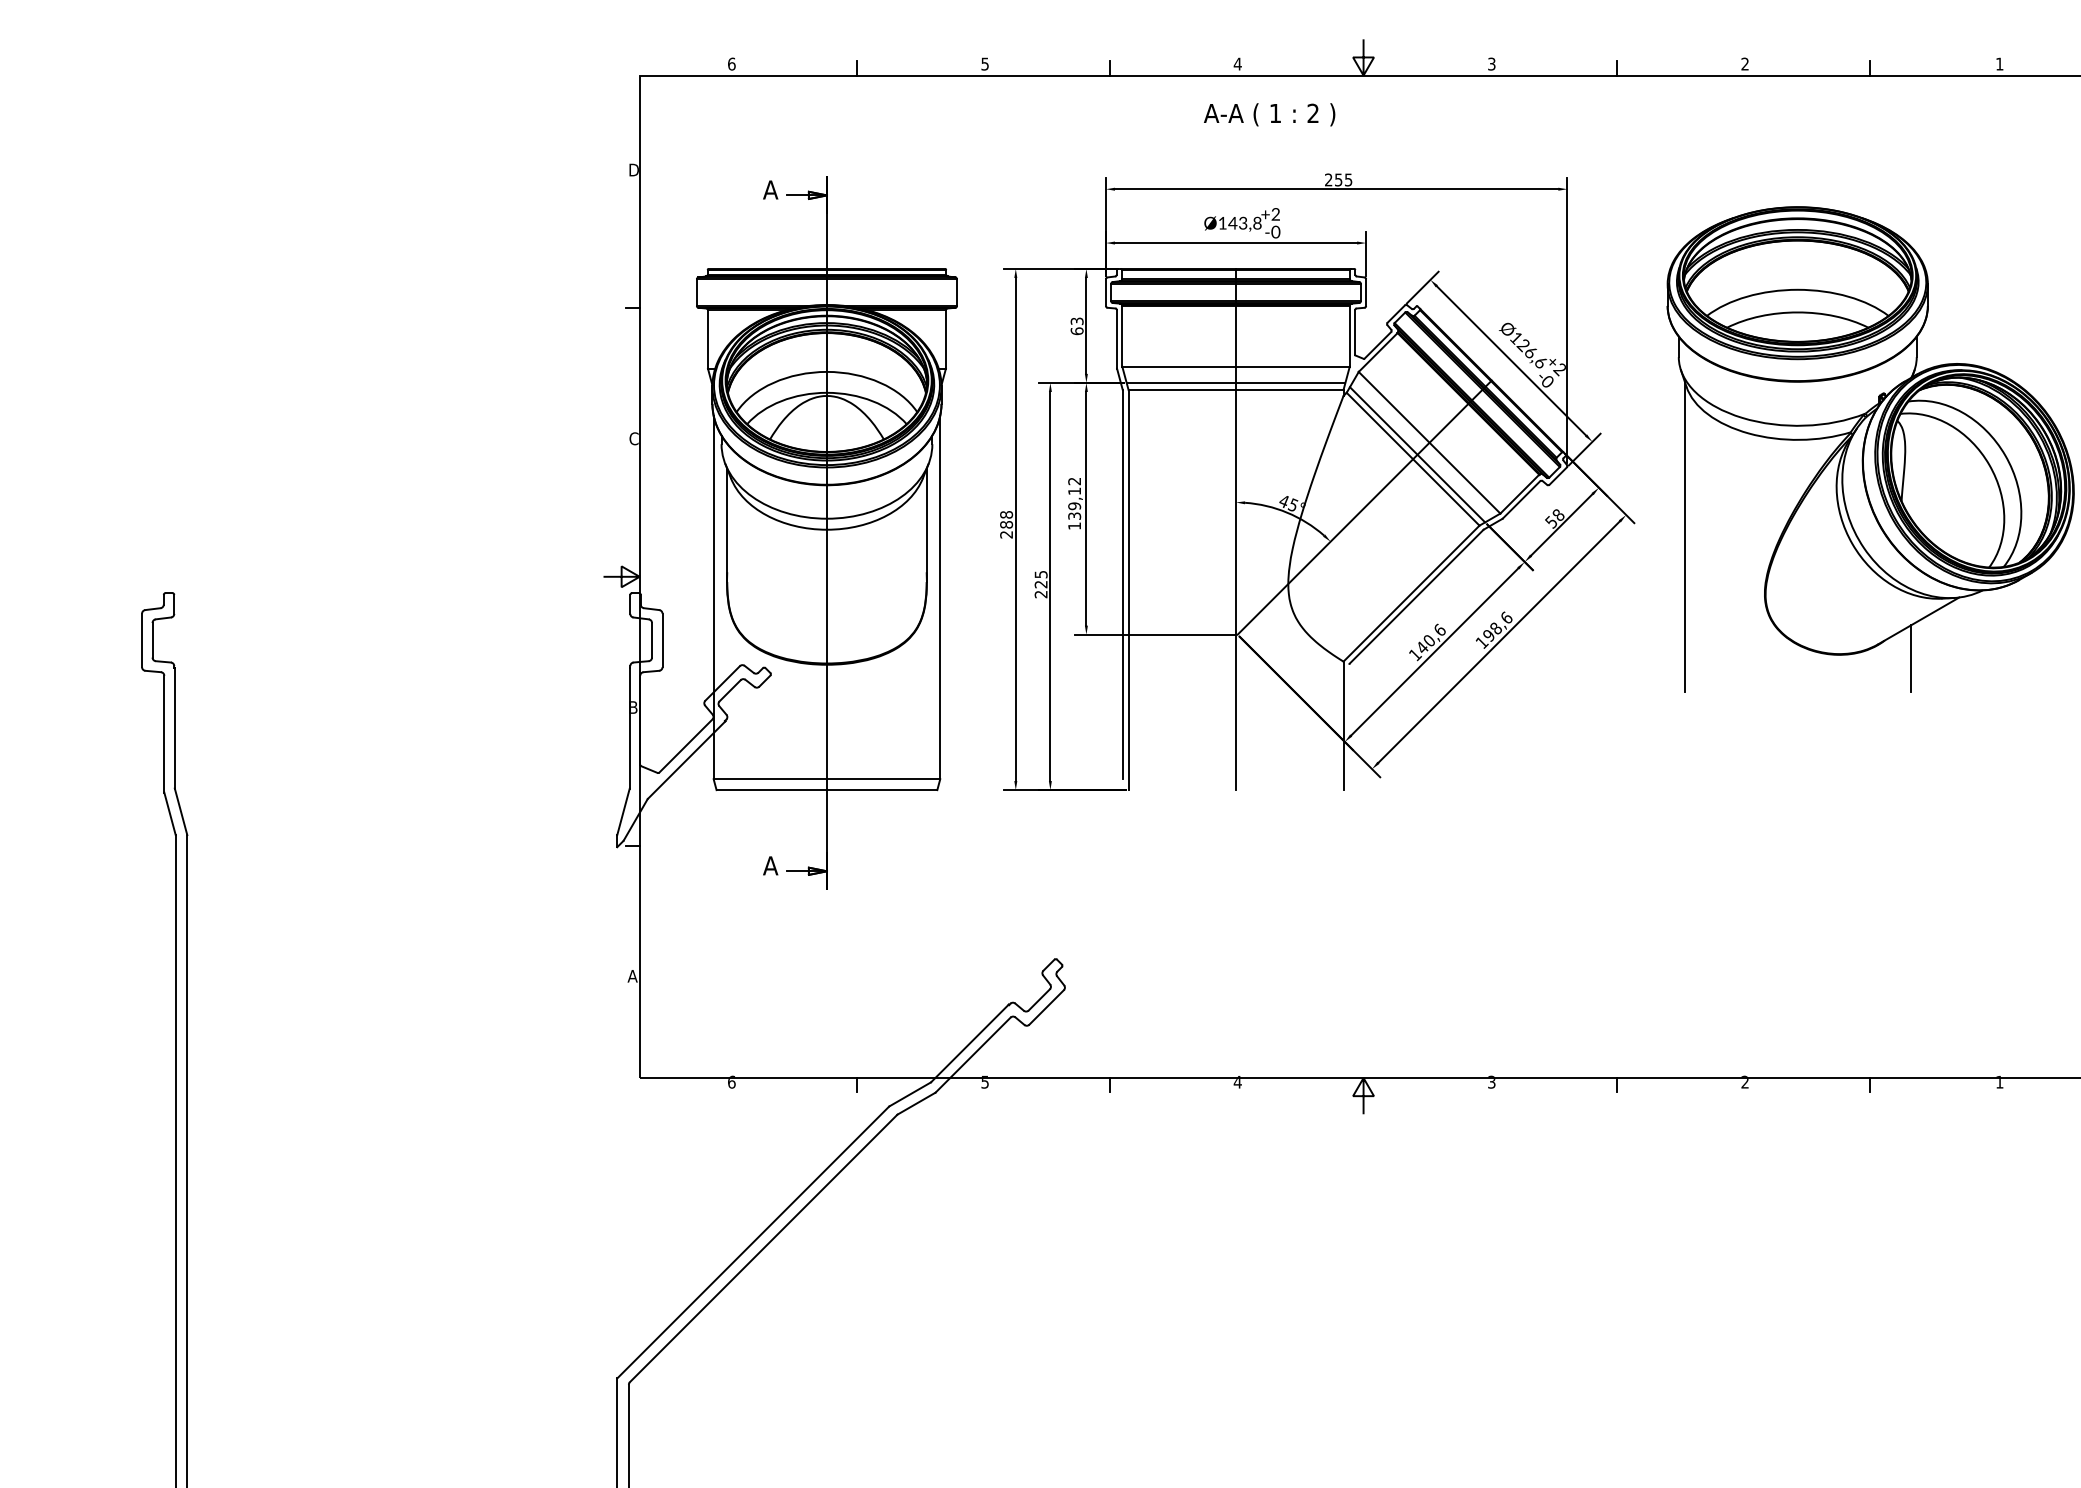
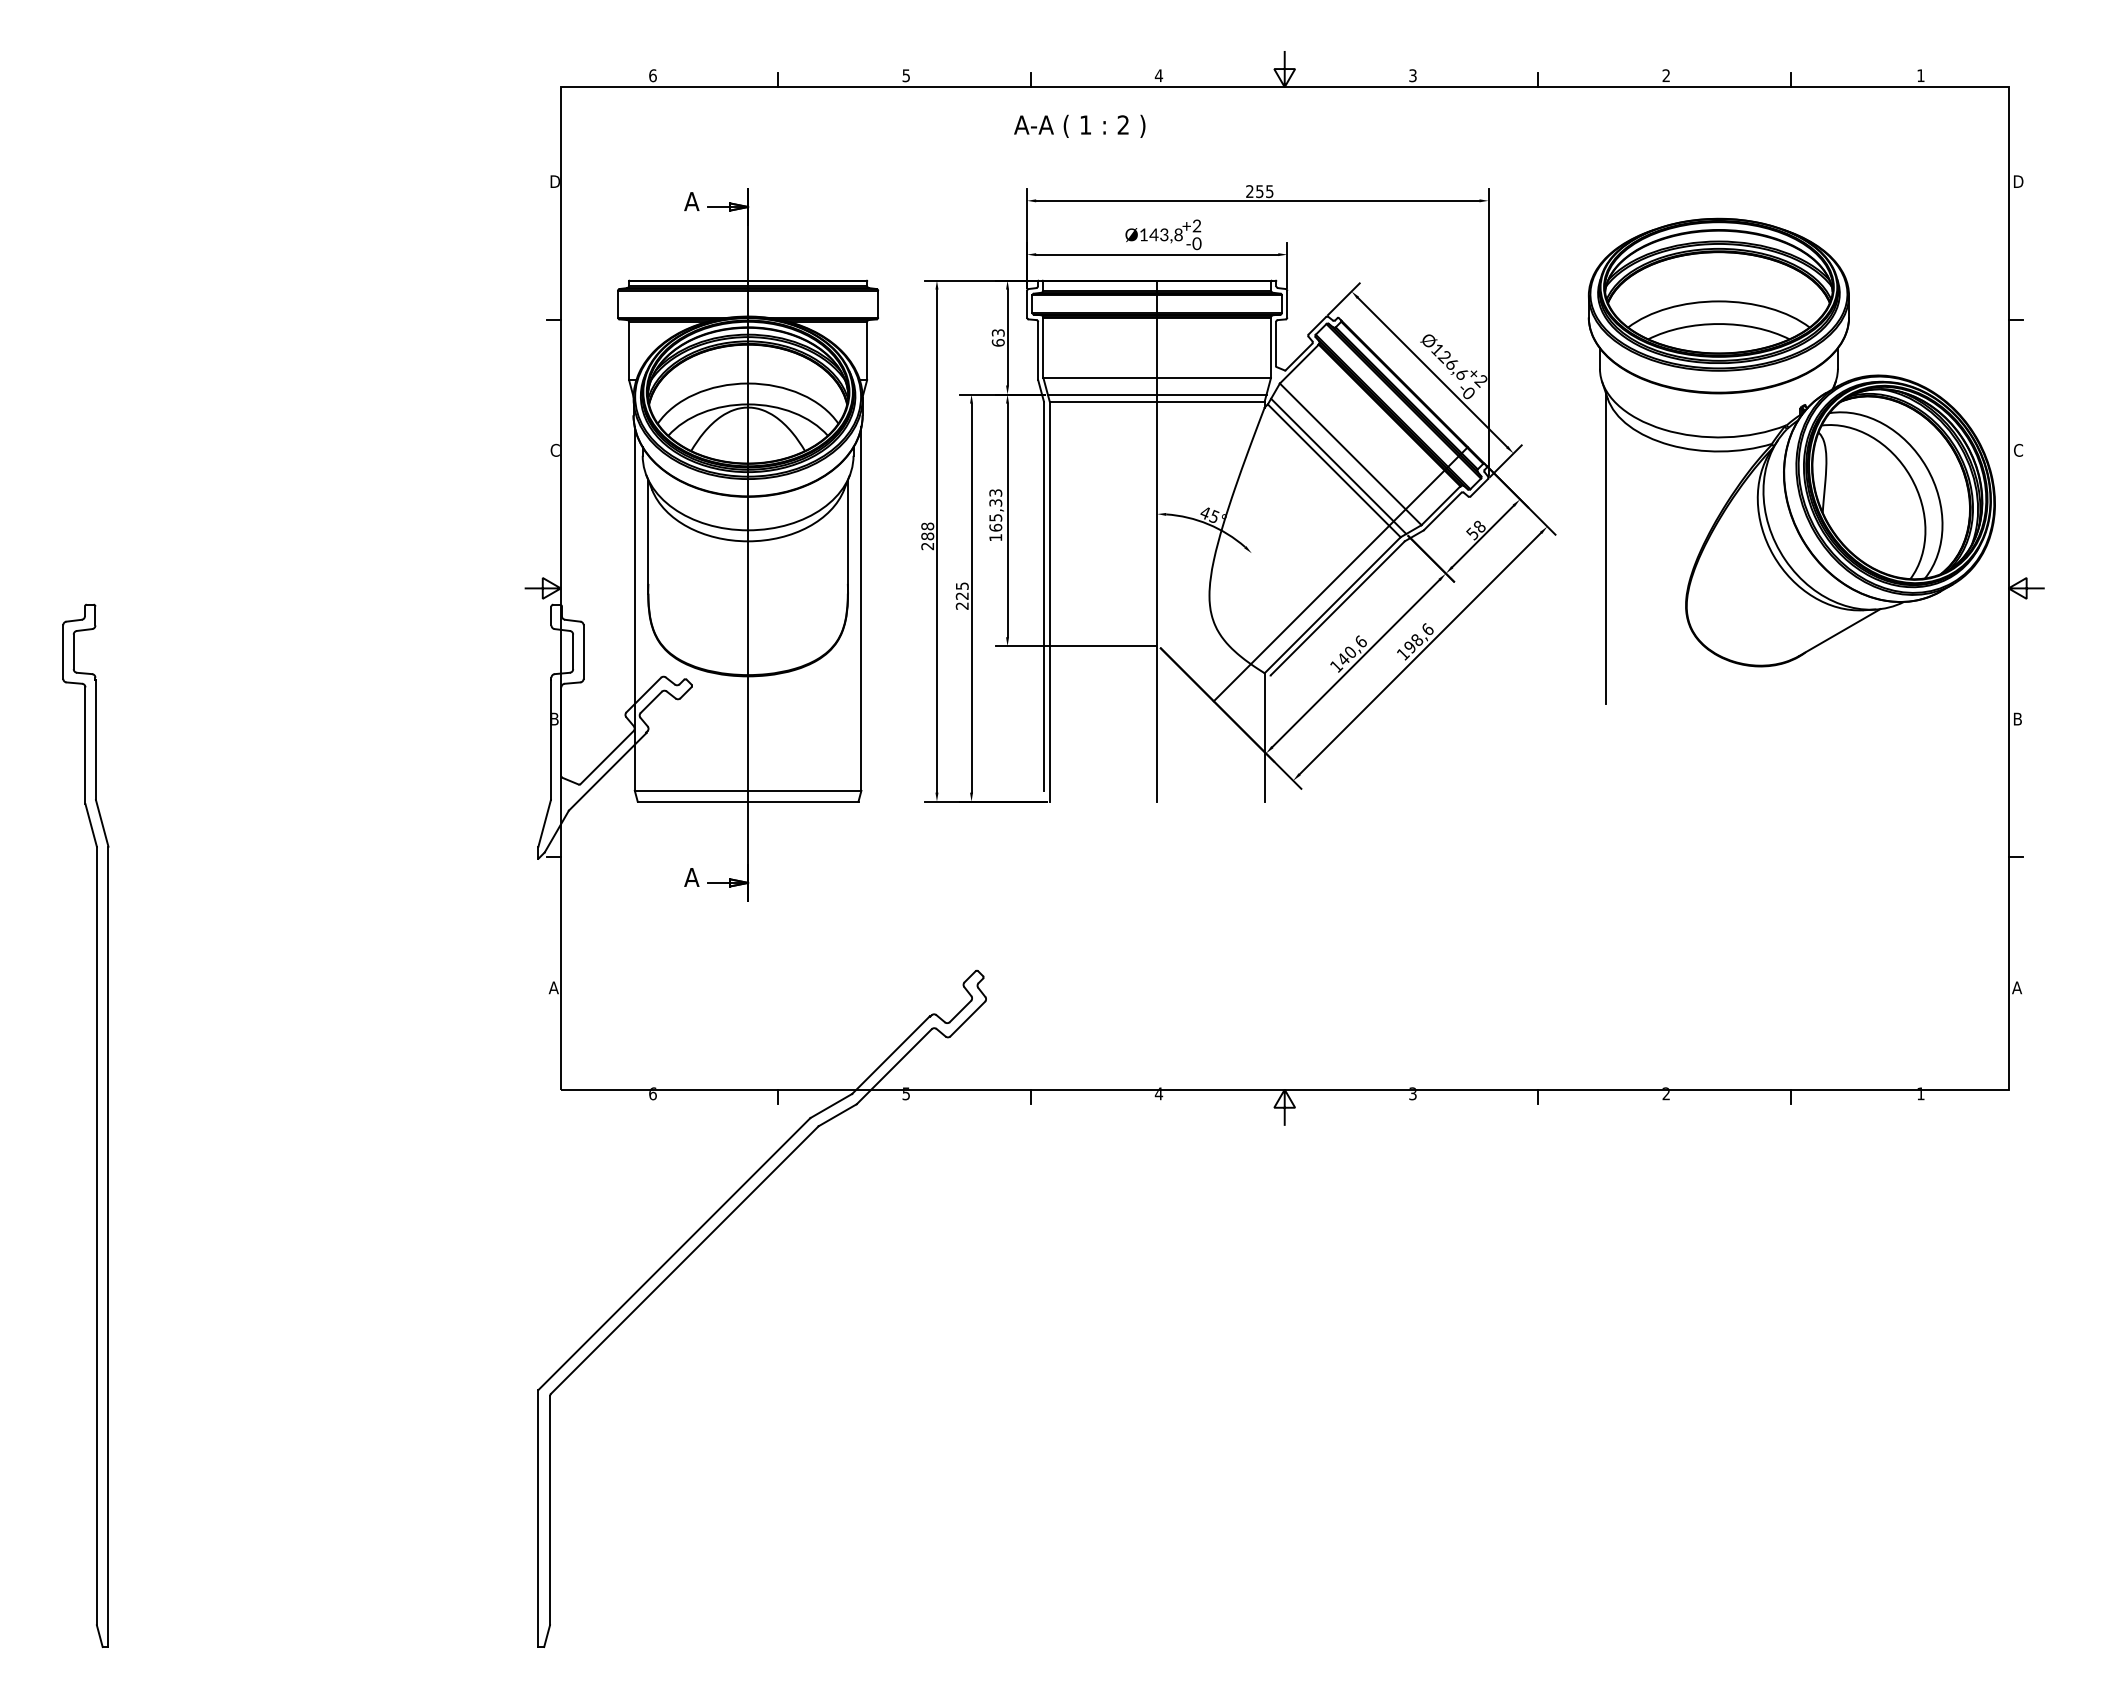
text: (1269, 113) -> (1079, 125), moved
text: (1074, 498) -> (995, 510), 139,12 -> 165,33
line: (1364, 507) -> (1340, 574), moved
line: (1911, 657) -> (1832, 669), removed

